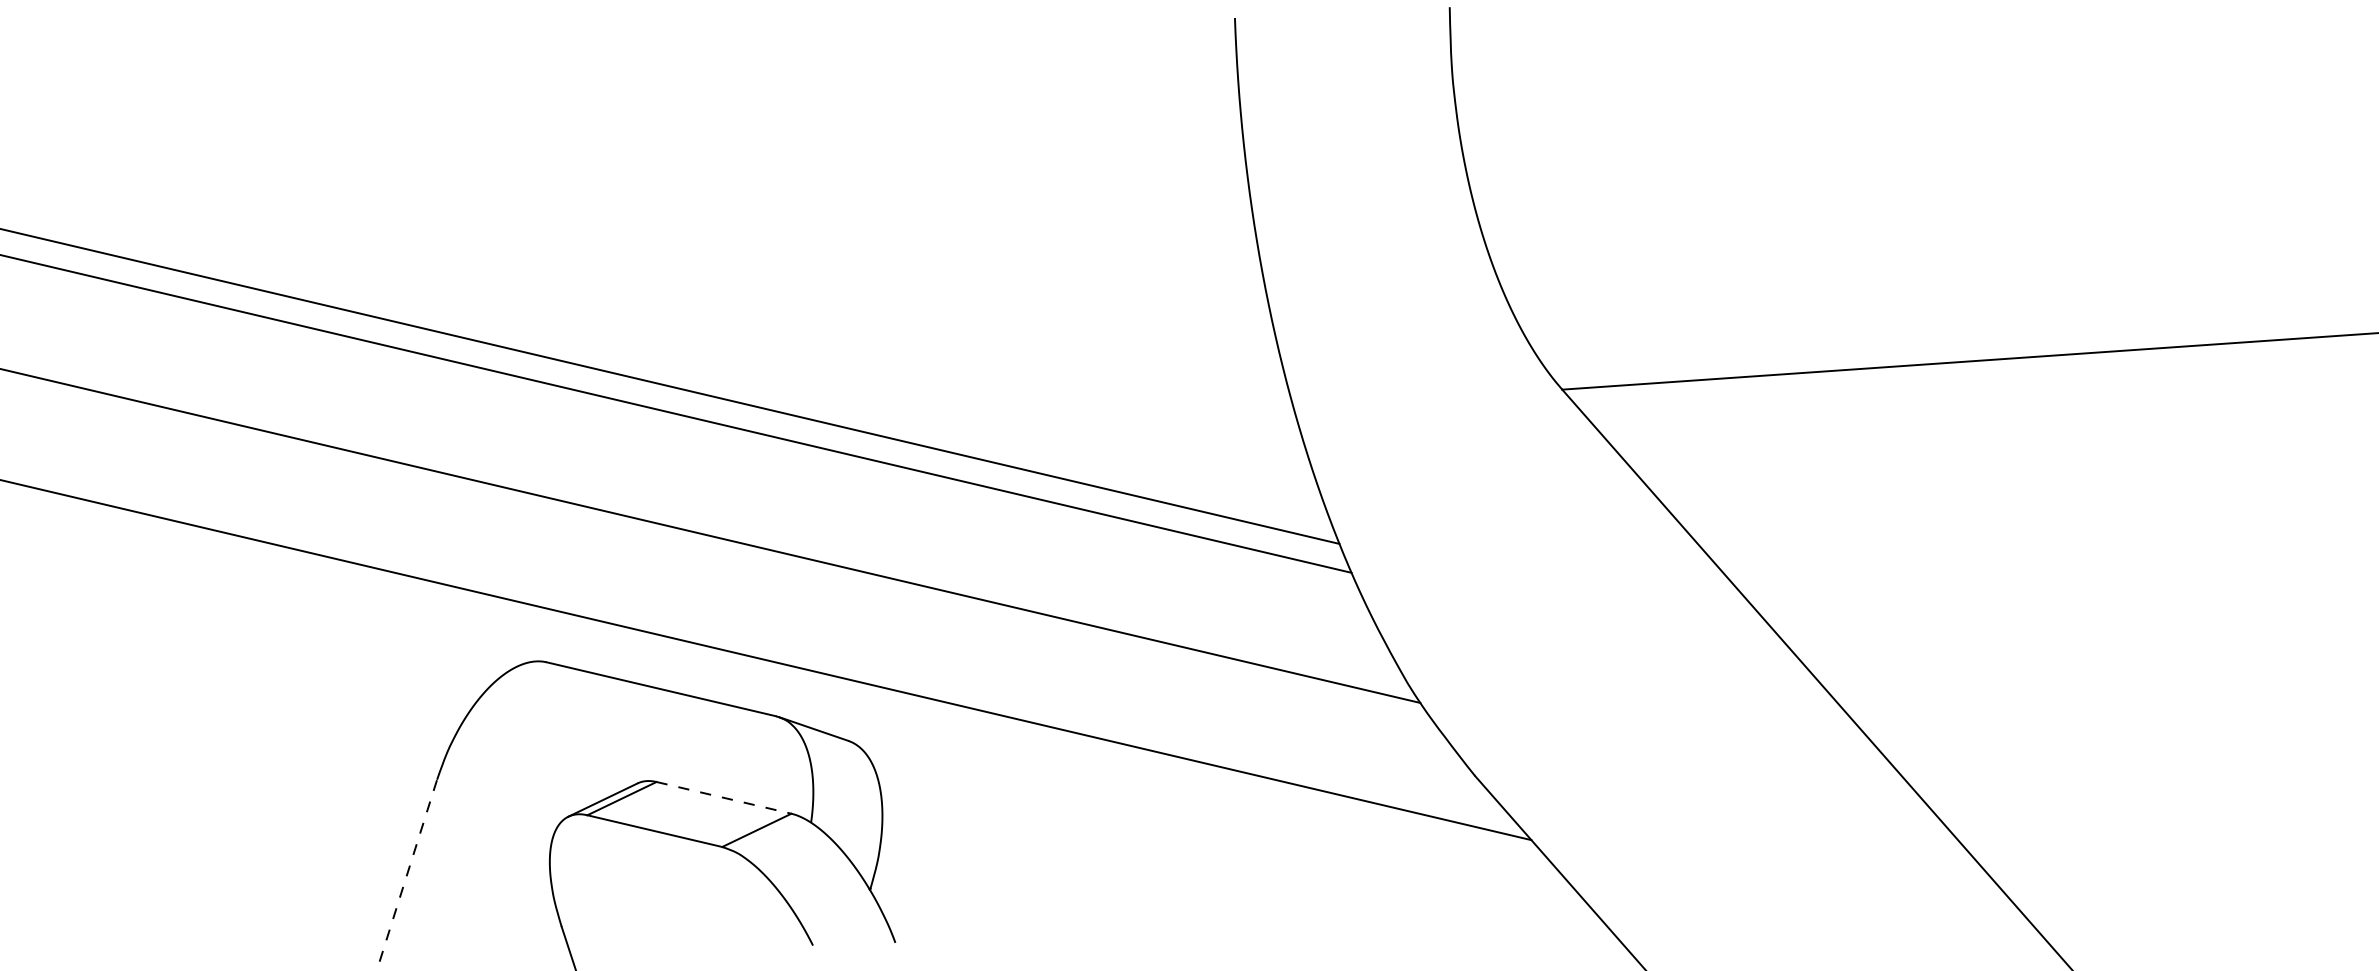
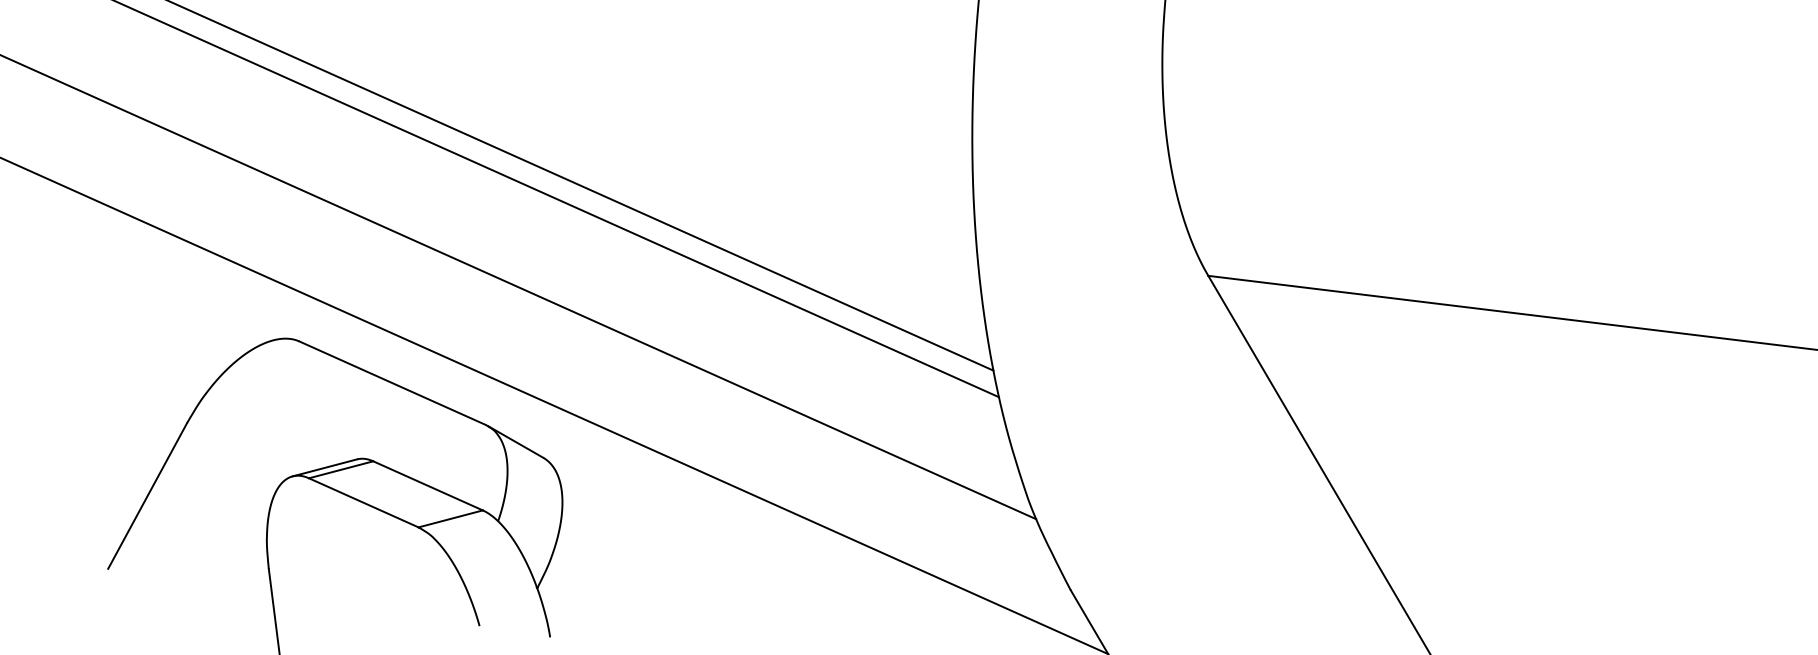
line: (724, 797) -> (428, 485), dashed -> solid
line: (408, 870) -> (147, 495), dashed -> solid

